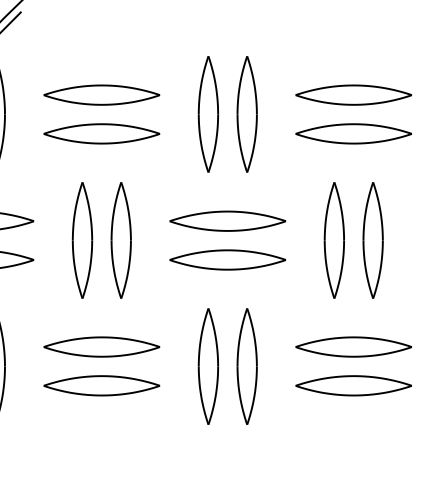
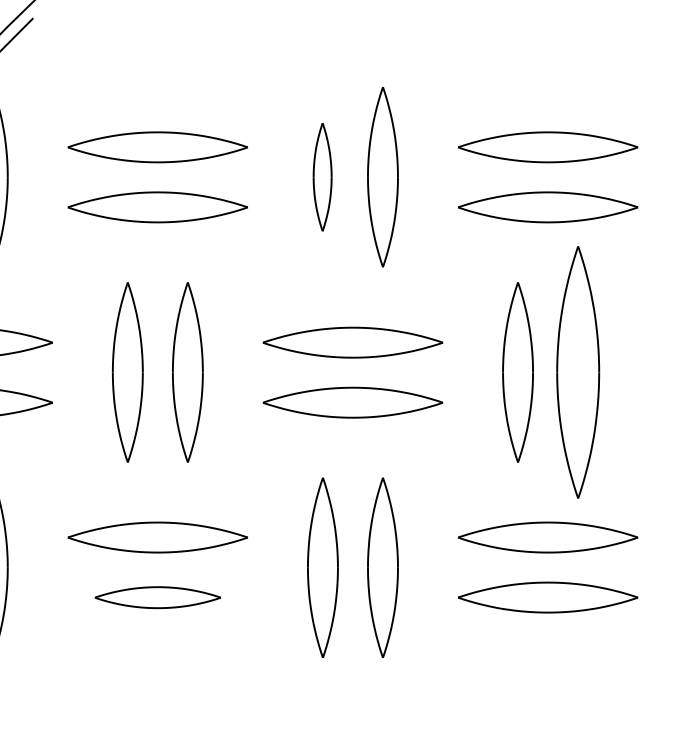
part: (207, 114) -> (321, 177), size x0.6
part: (372, 240) -> (577, 372), size x1.4
part: (101, 385) -> (157, 597), size x0.7

